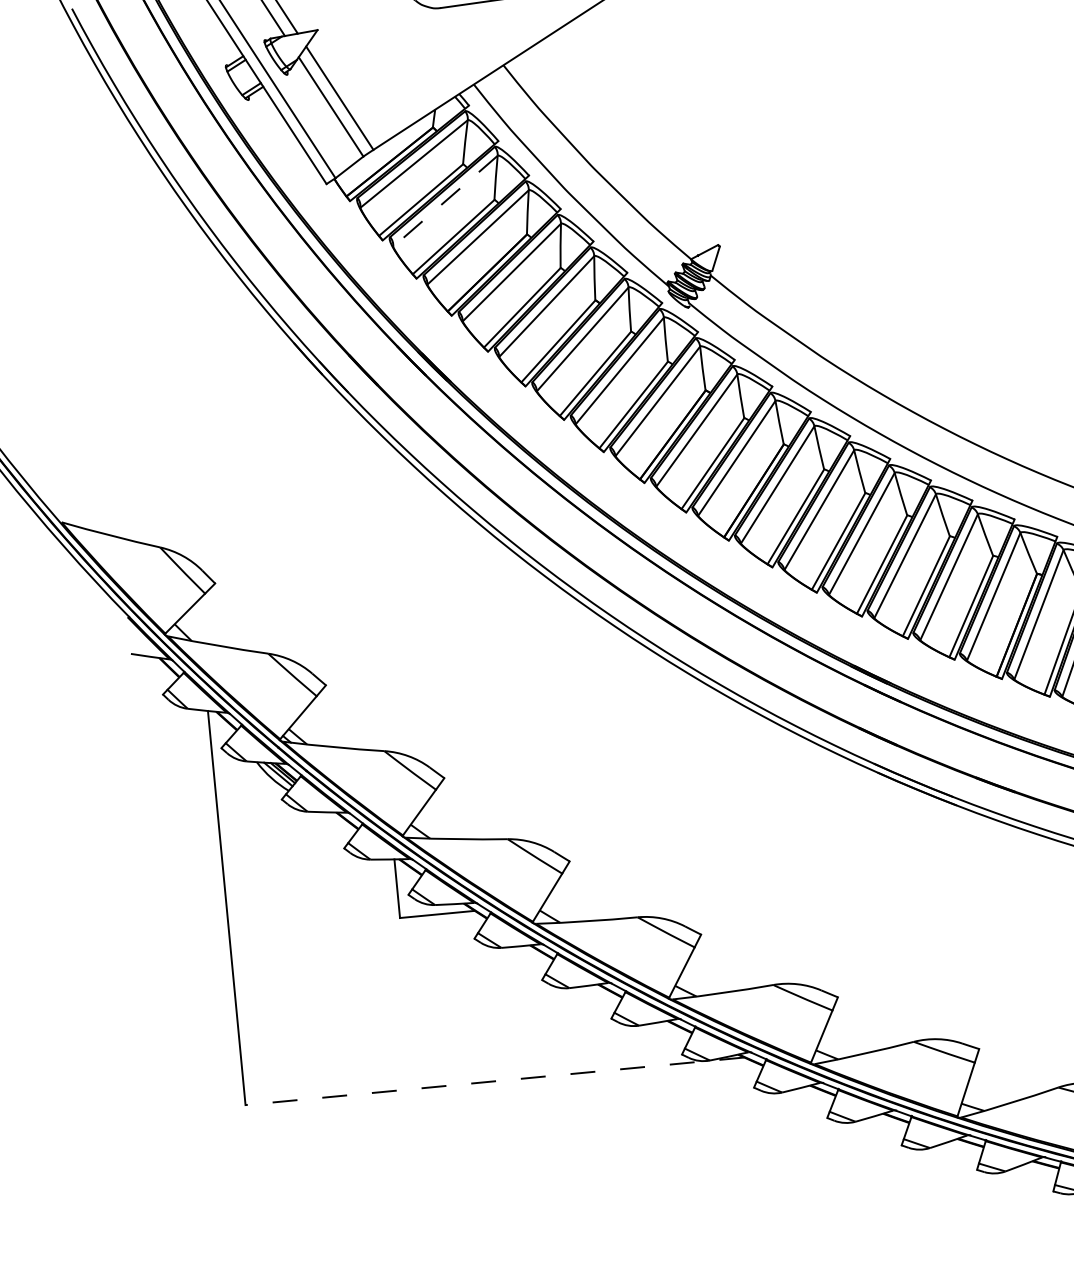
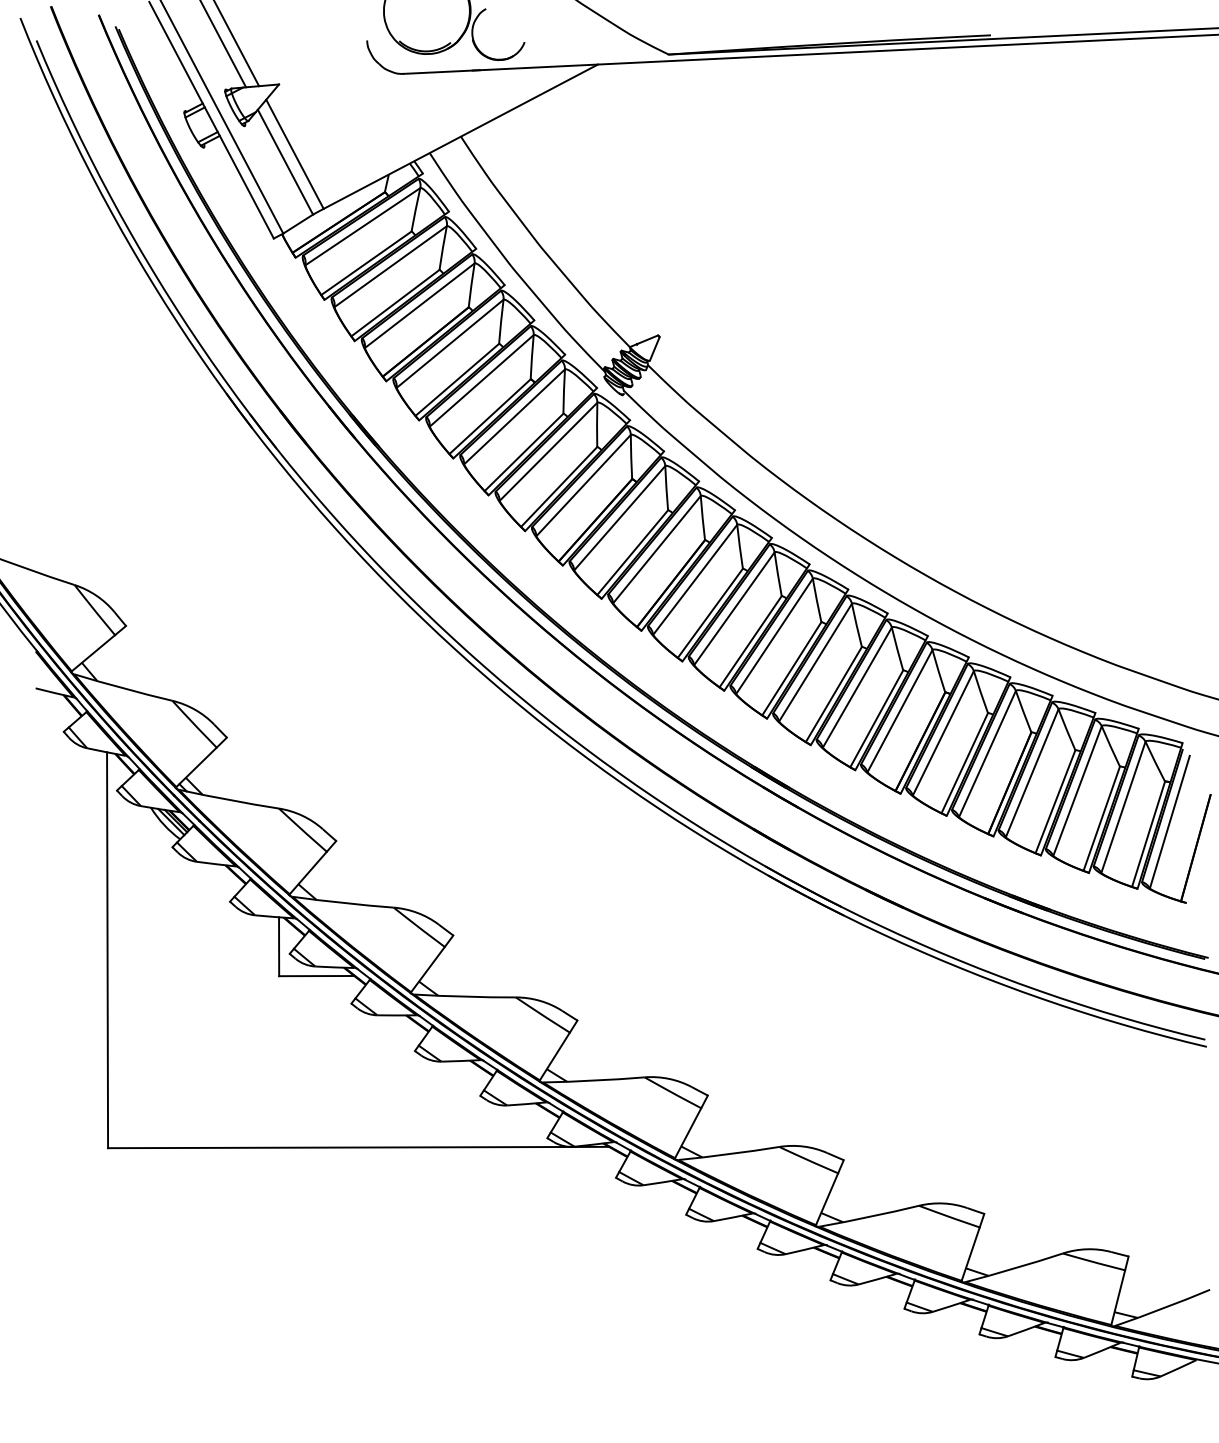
line: (445, 201) -> (390, 266), dashed -> solid
line: (494, 1081) -> (358, 1147), dashed -> solid

